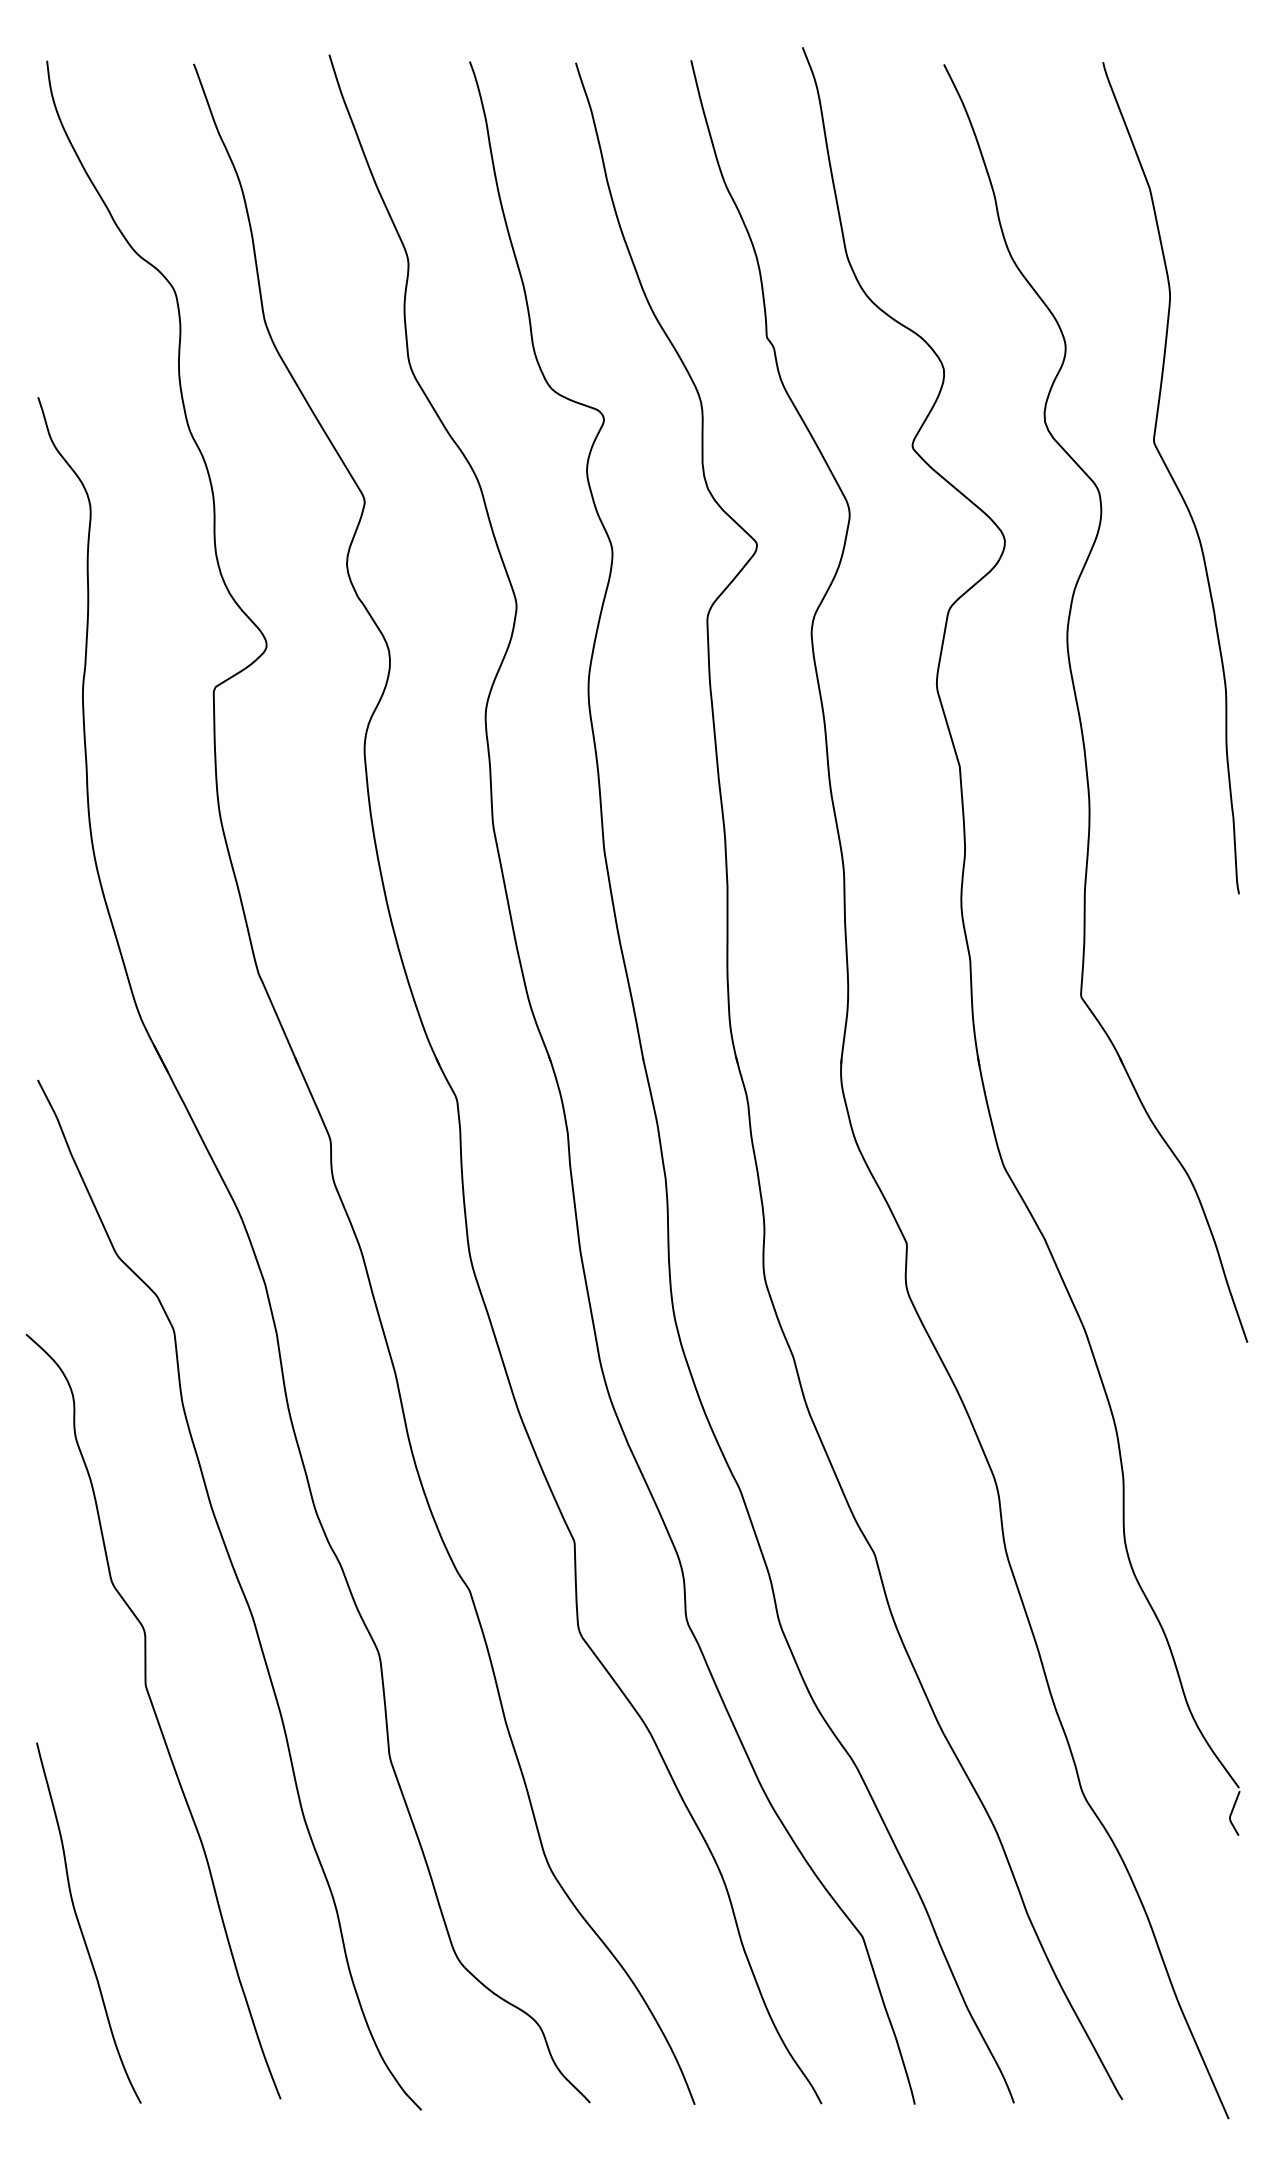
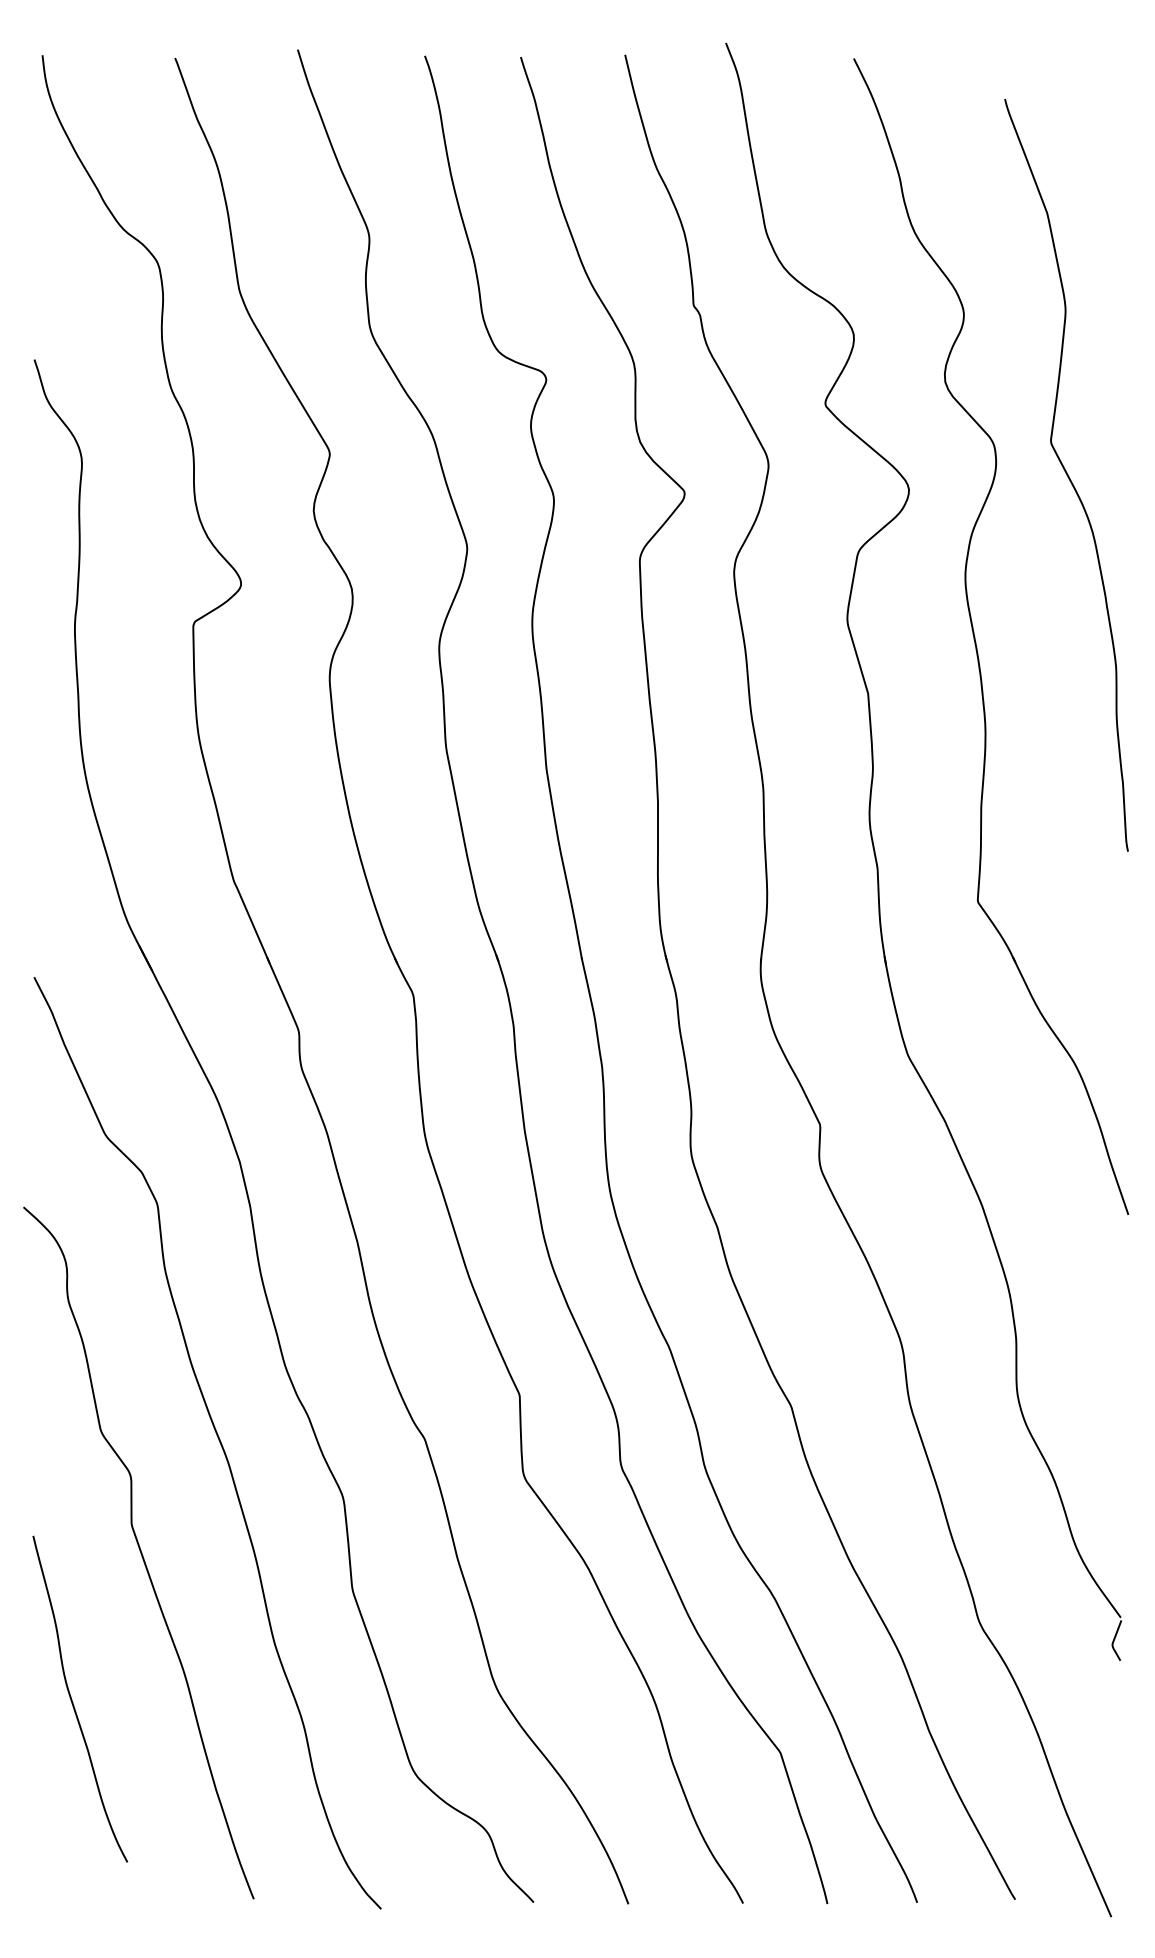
curve: (1171, 478) -> (1066, 475), moved
curve: (80, 1924) -> (72, 1700), moved

